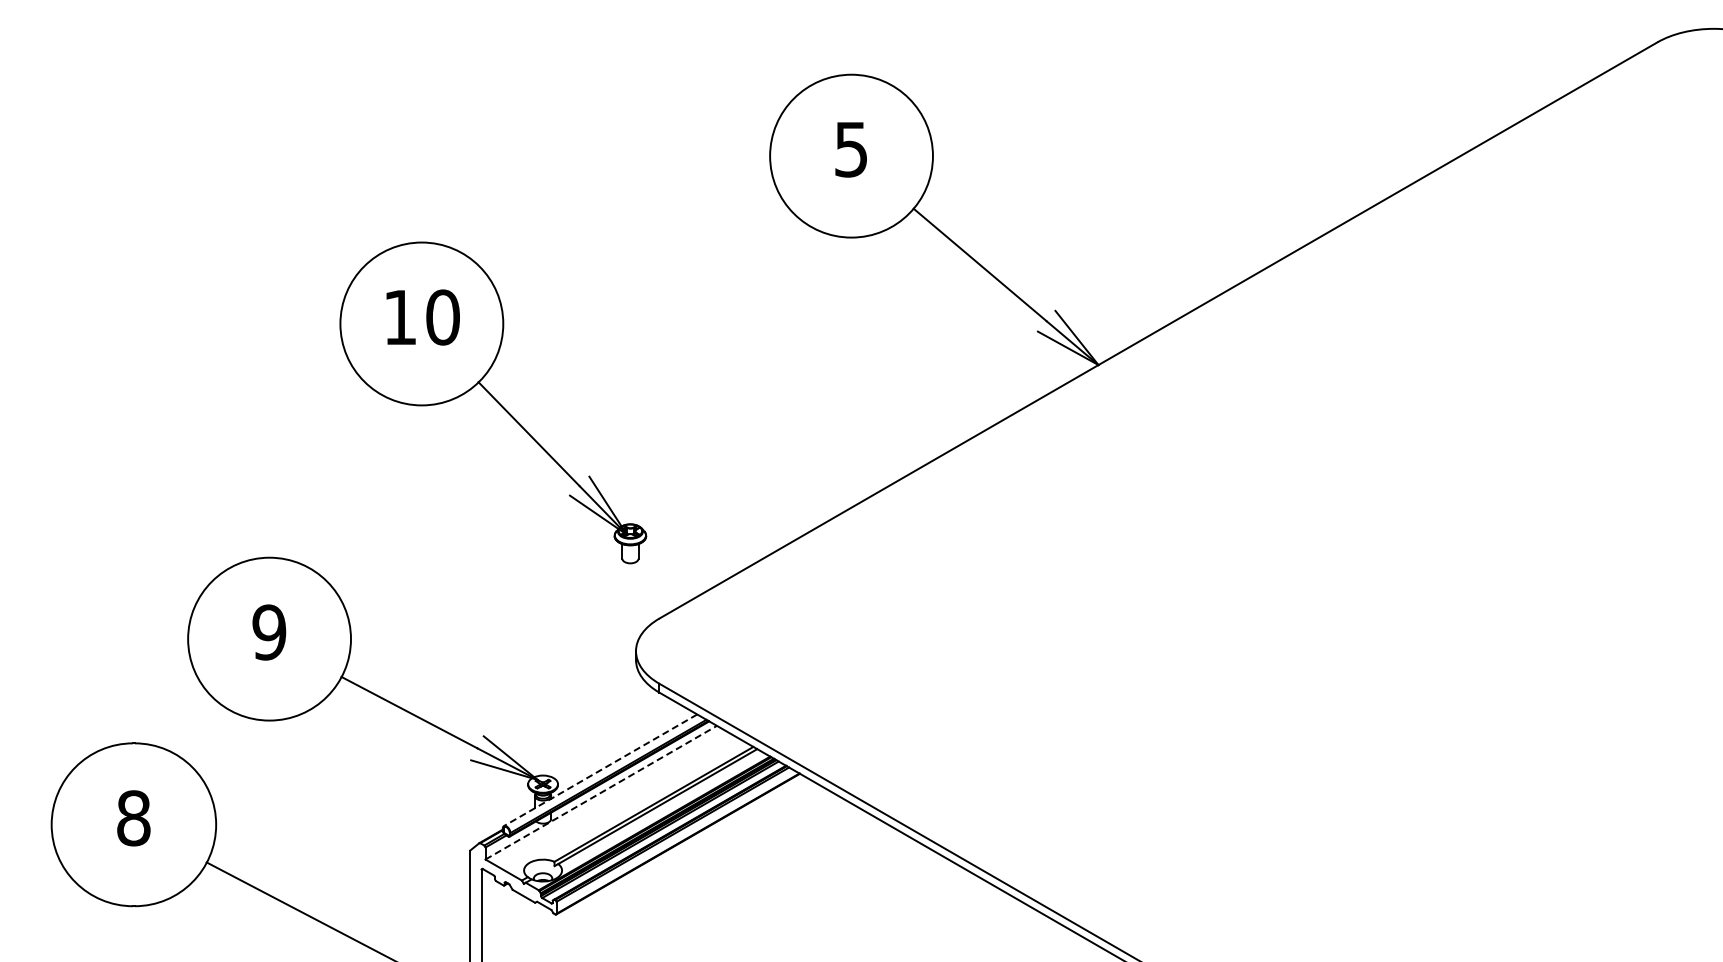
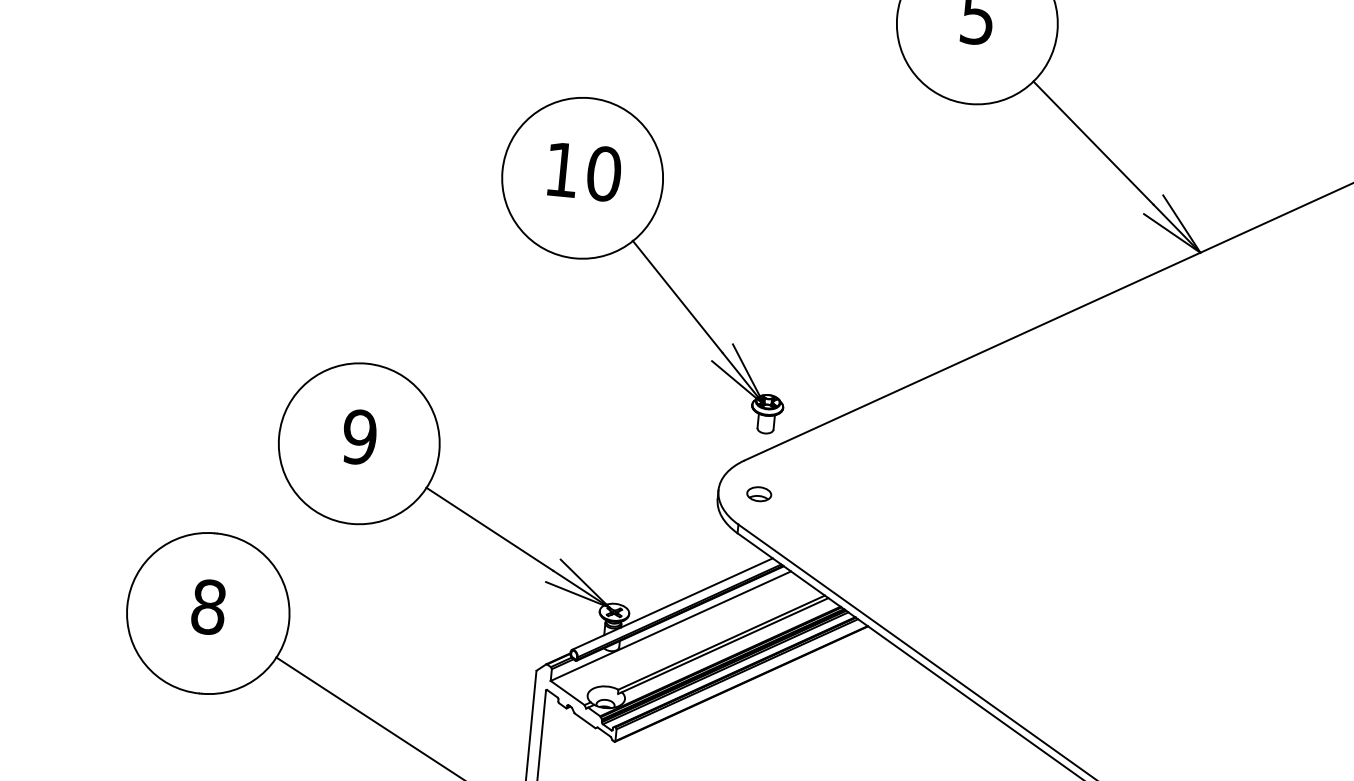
part: (493, 402) -> (645, 262), moved
part: (677, 651) -> (759, 494), added
line: (600, 770) -> (672, 604), dashed -> solid
line: (601, 792) -> (671, 626), dashed -> solid

